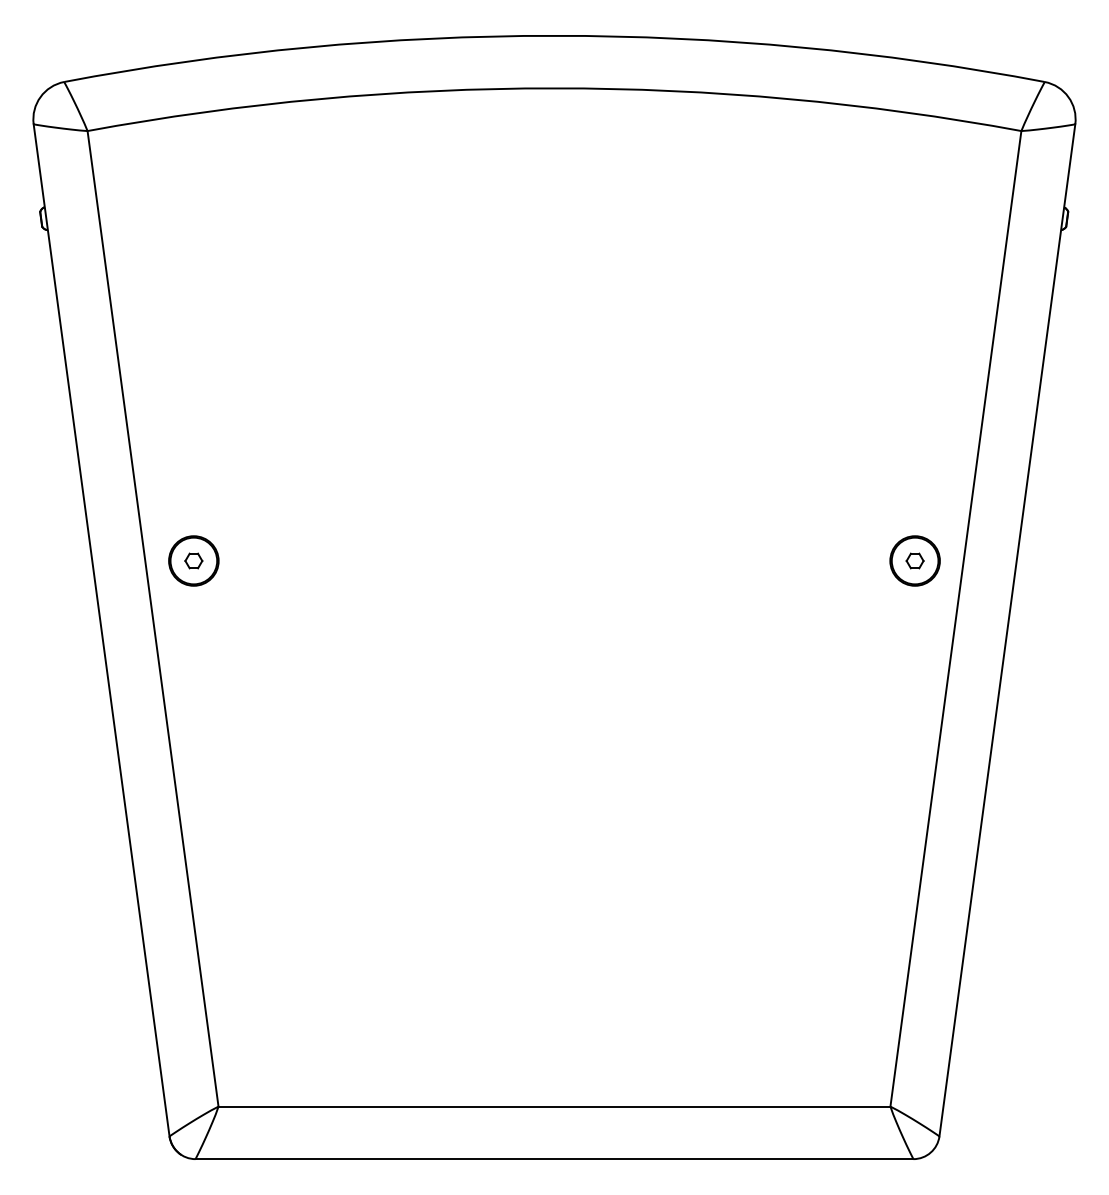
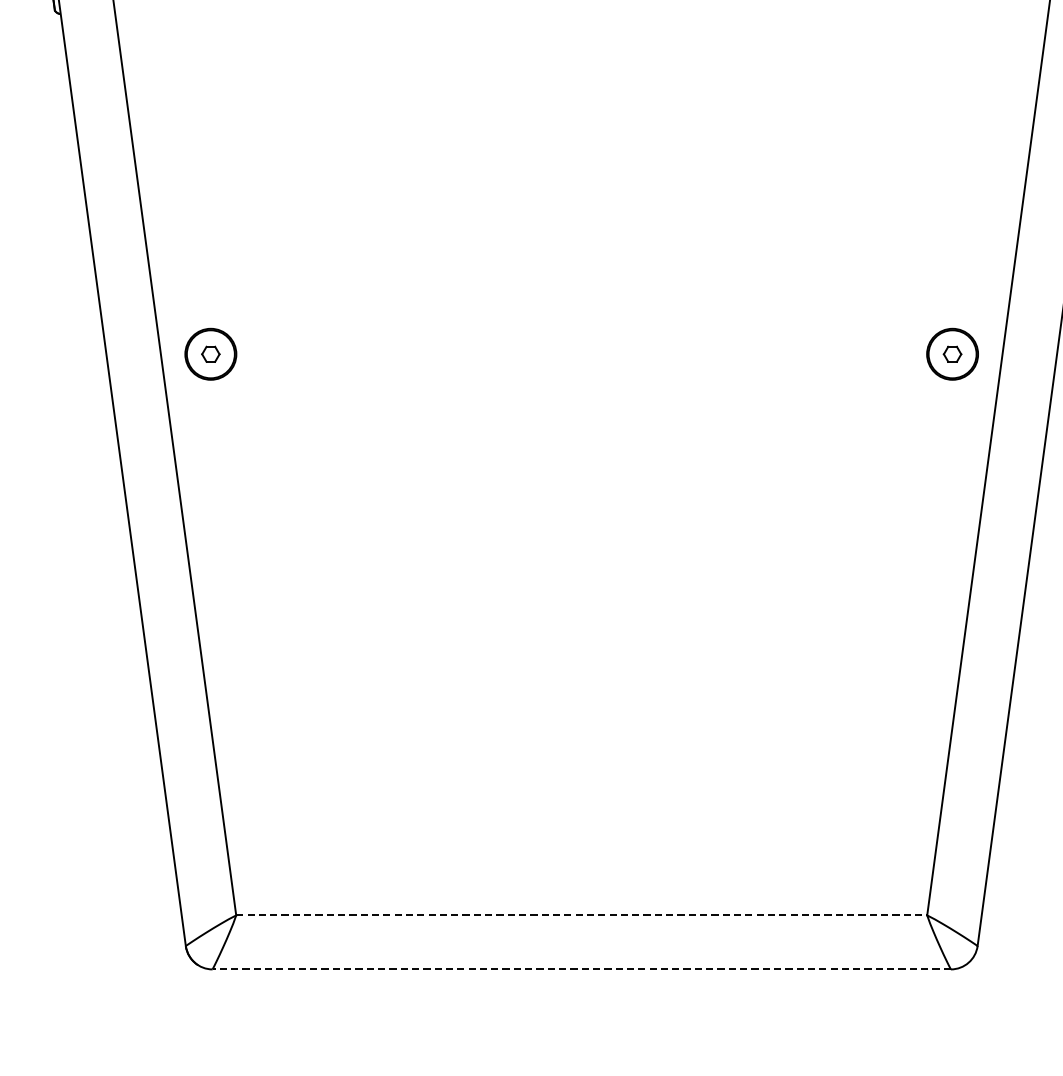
line: (554, 1106) -> (581, 915), solid -> dashed
line: (554, 1159) -> (581, 969), solid -> dashed

